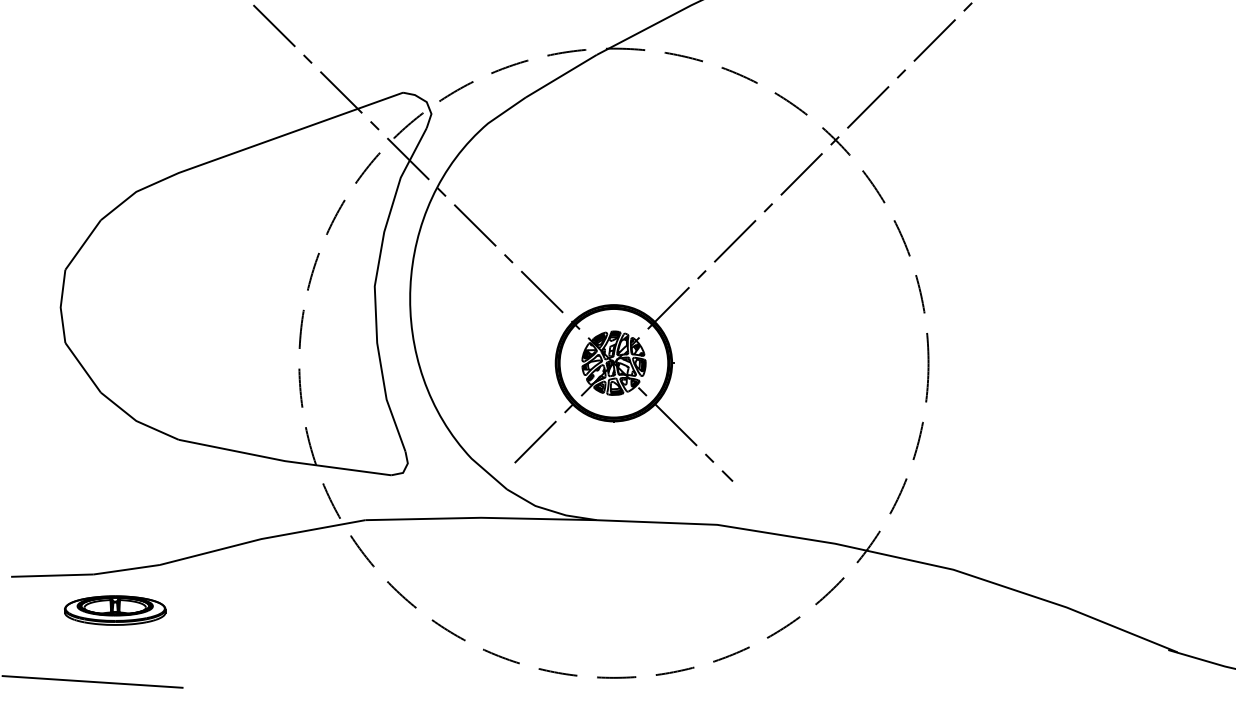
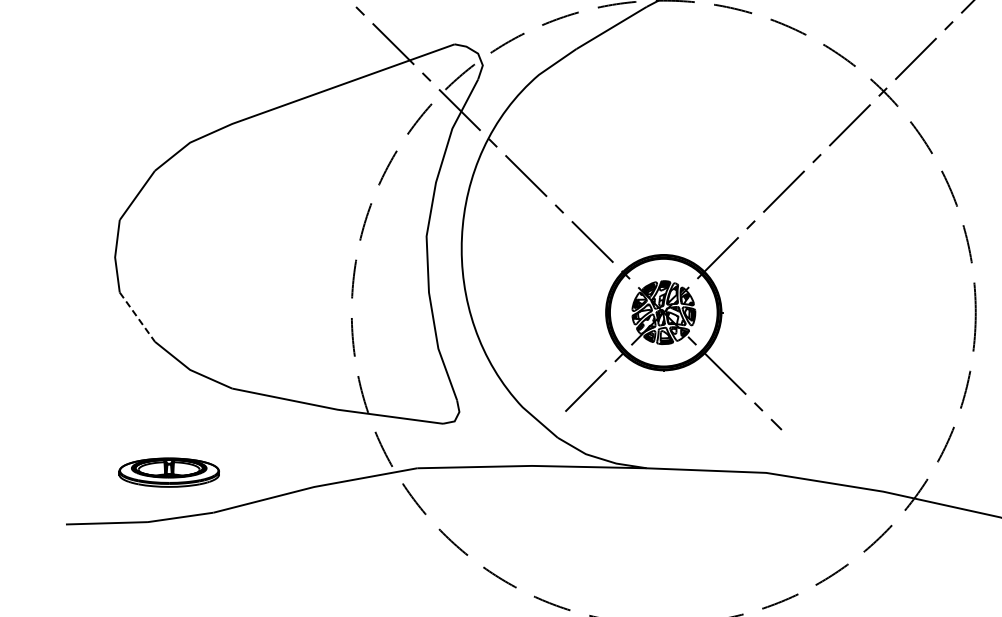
line: (83, 368) -> (137, 317), solid -> dashed
part: (115, 610) -> (169, 472), moved

